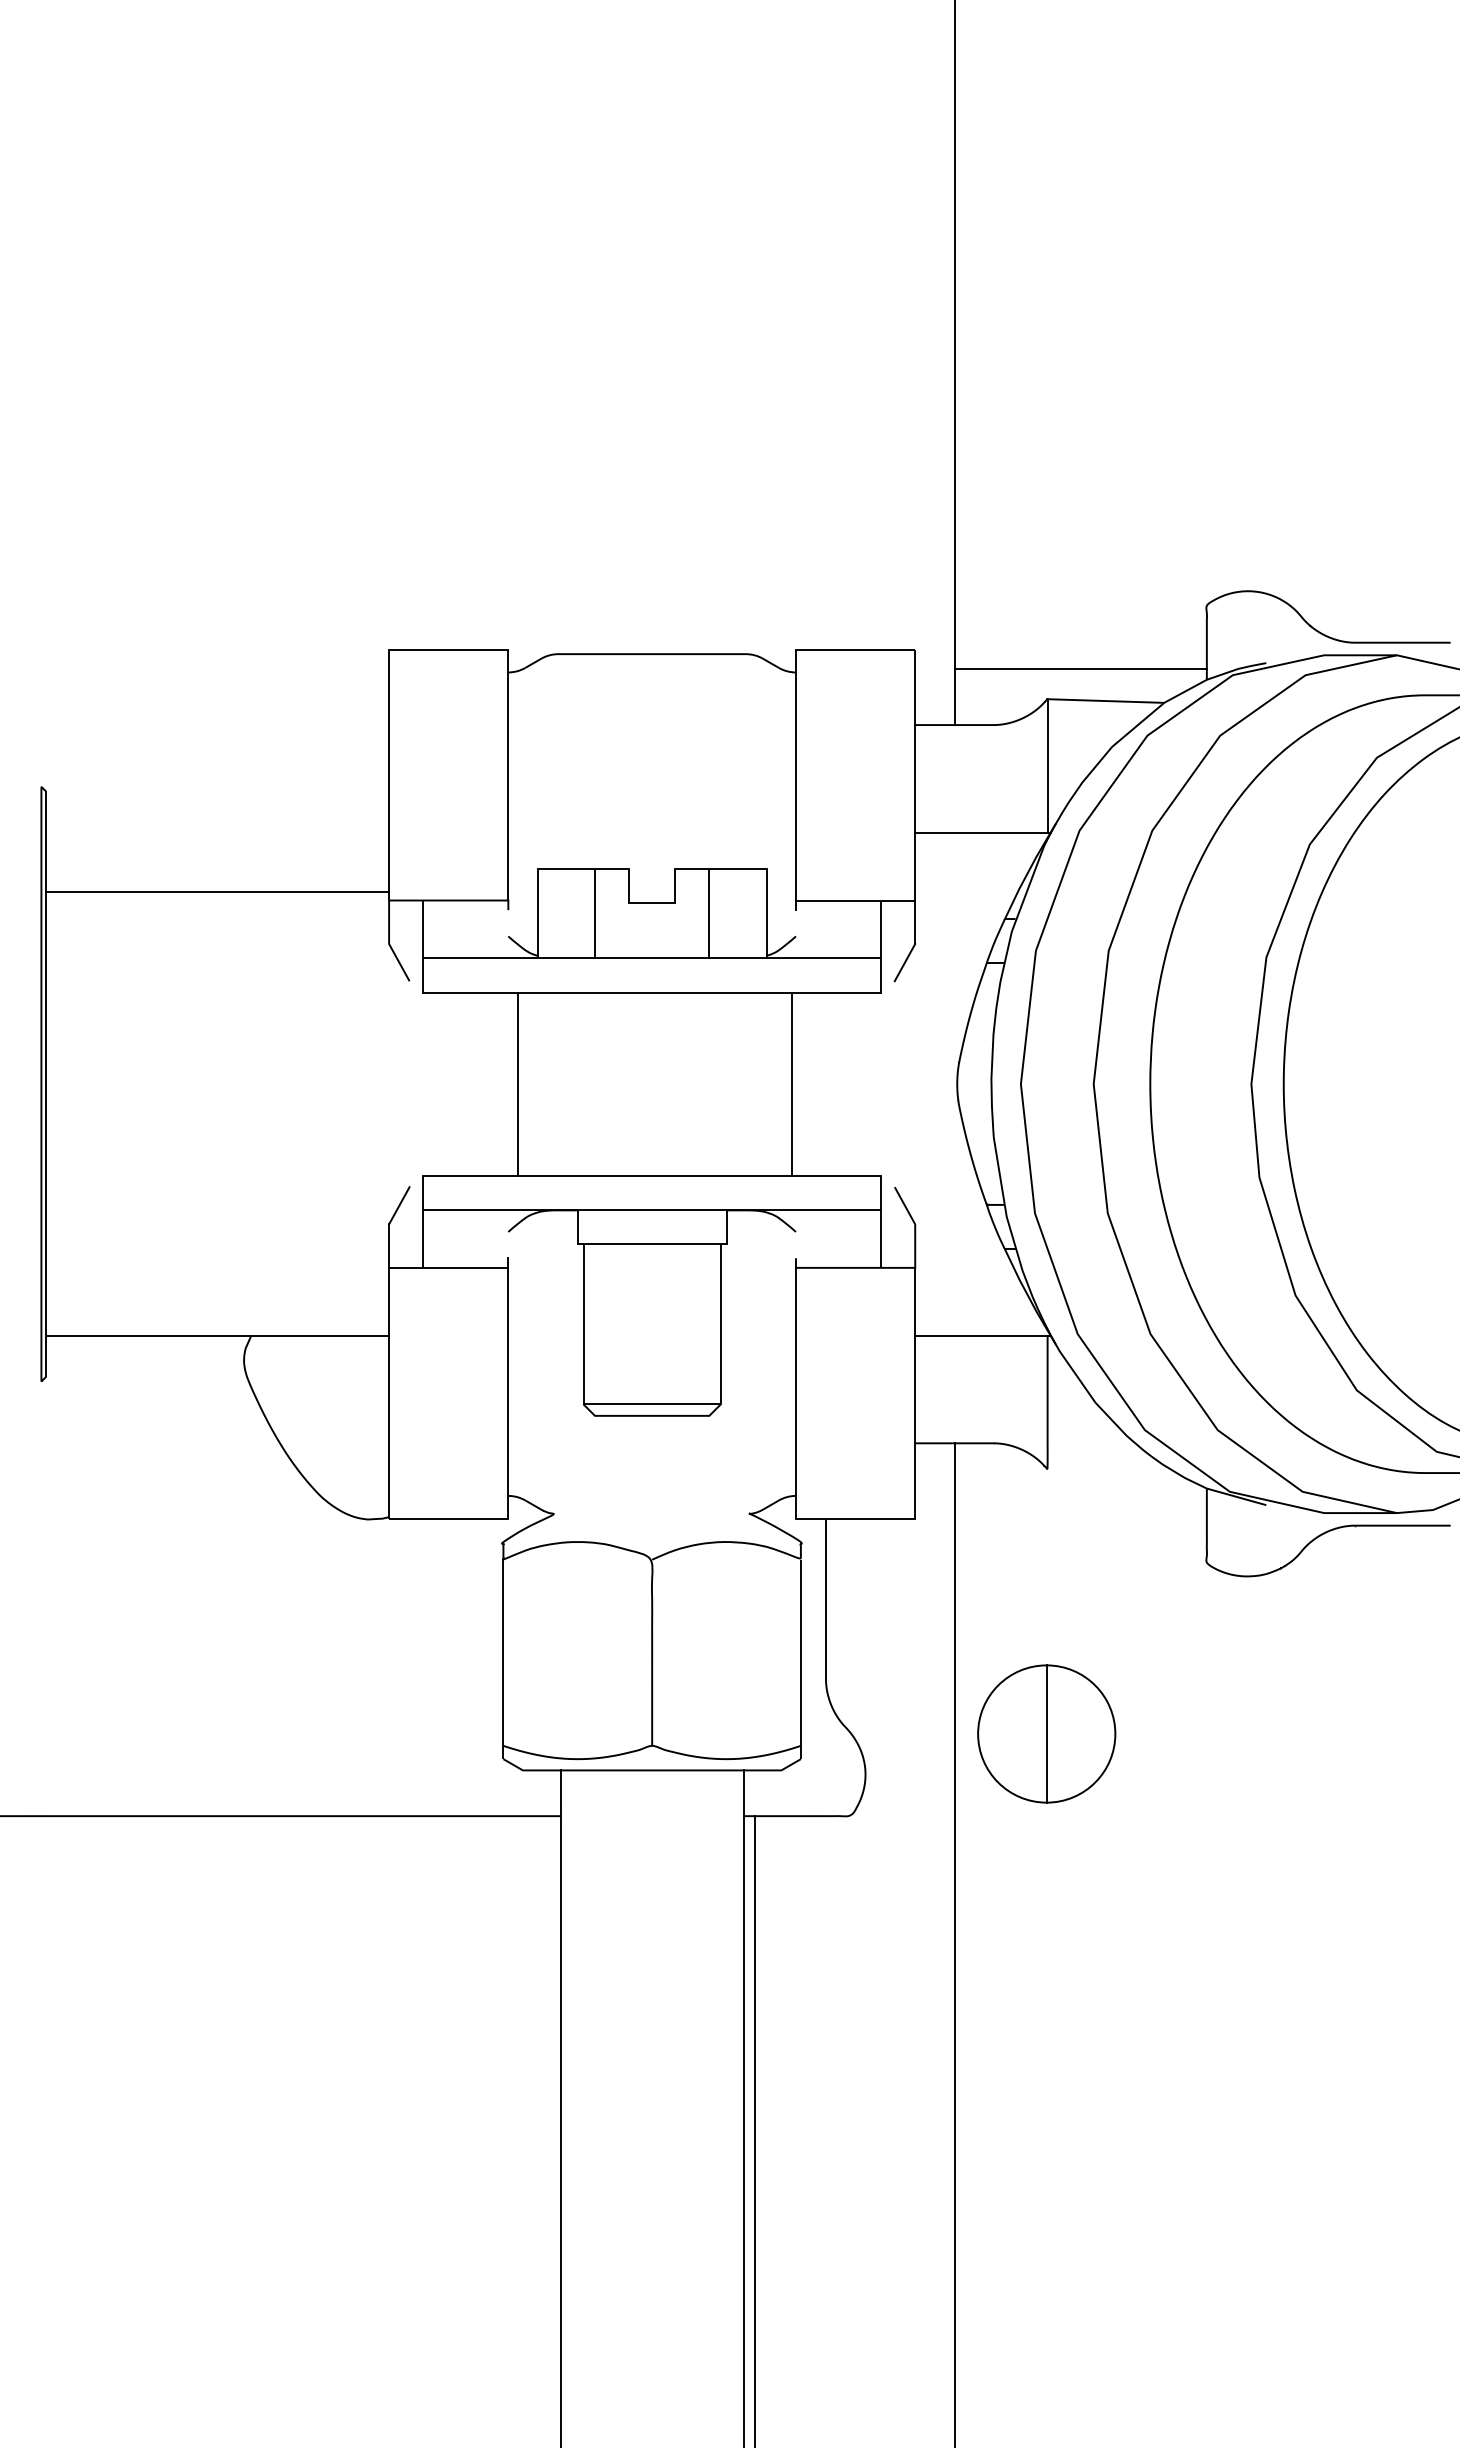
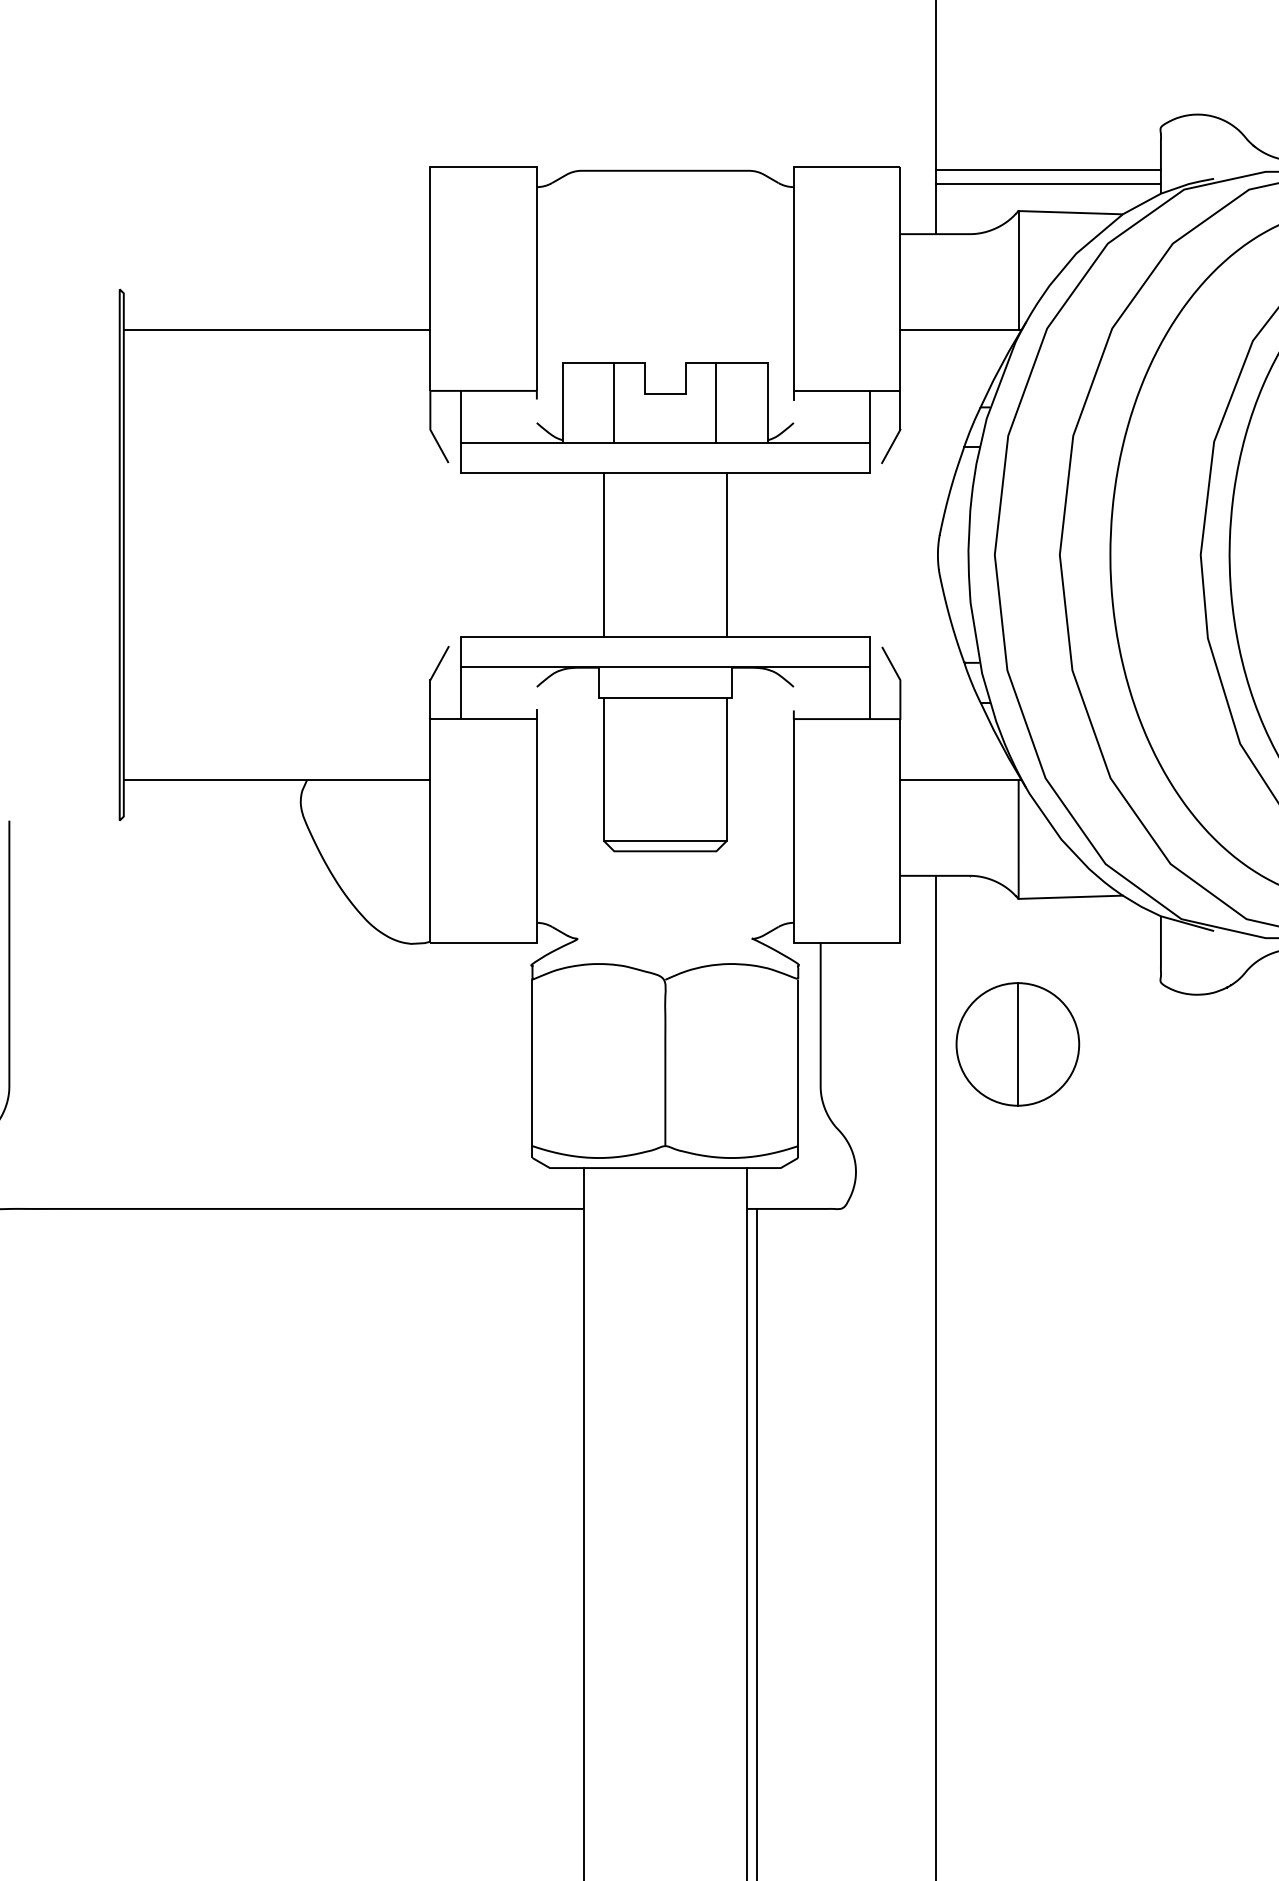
line: (1080, 653) -> (1048, 170), added
line: (217, 891) -> (277, 330), moved
line: (517, 1083) -> (604, 554), moved
line: (791, 1083) -> (726, 554), moved
line: (1105, 1467) -> (1070, 897), added
part: (1046, 1733) -> (1017, 1043), moved

